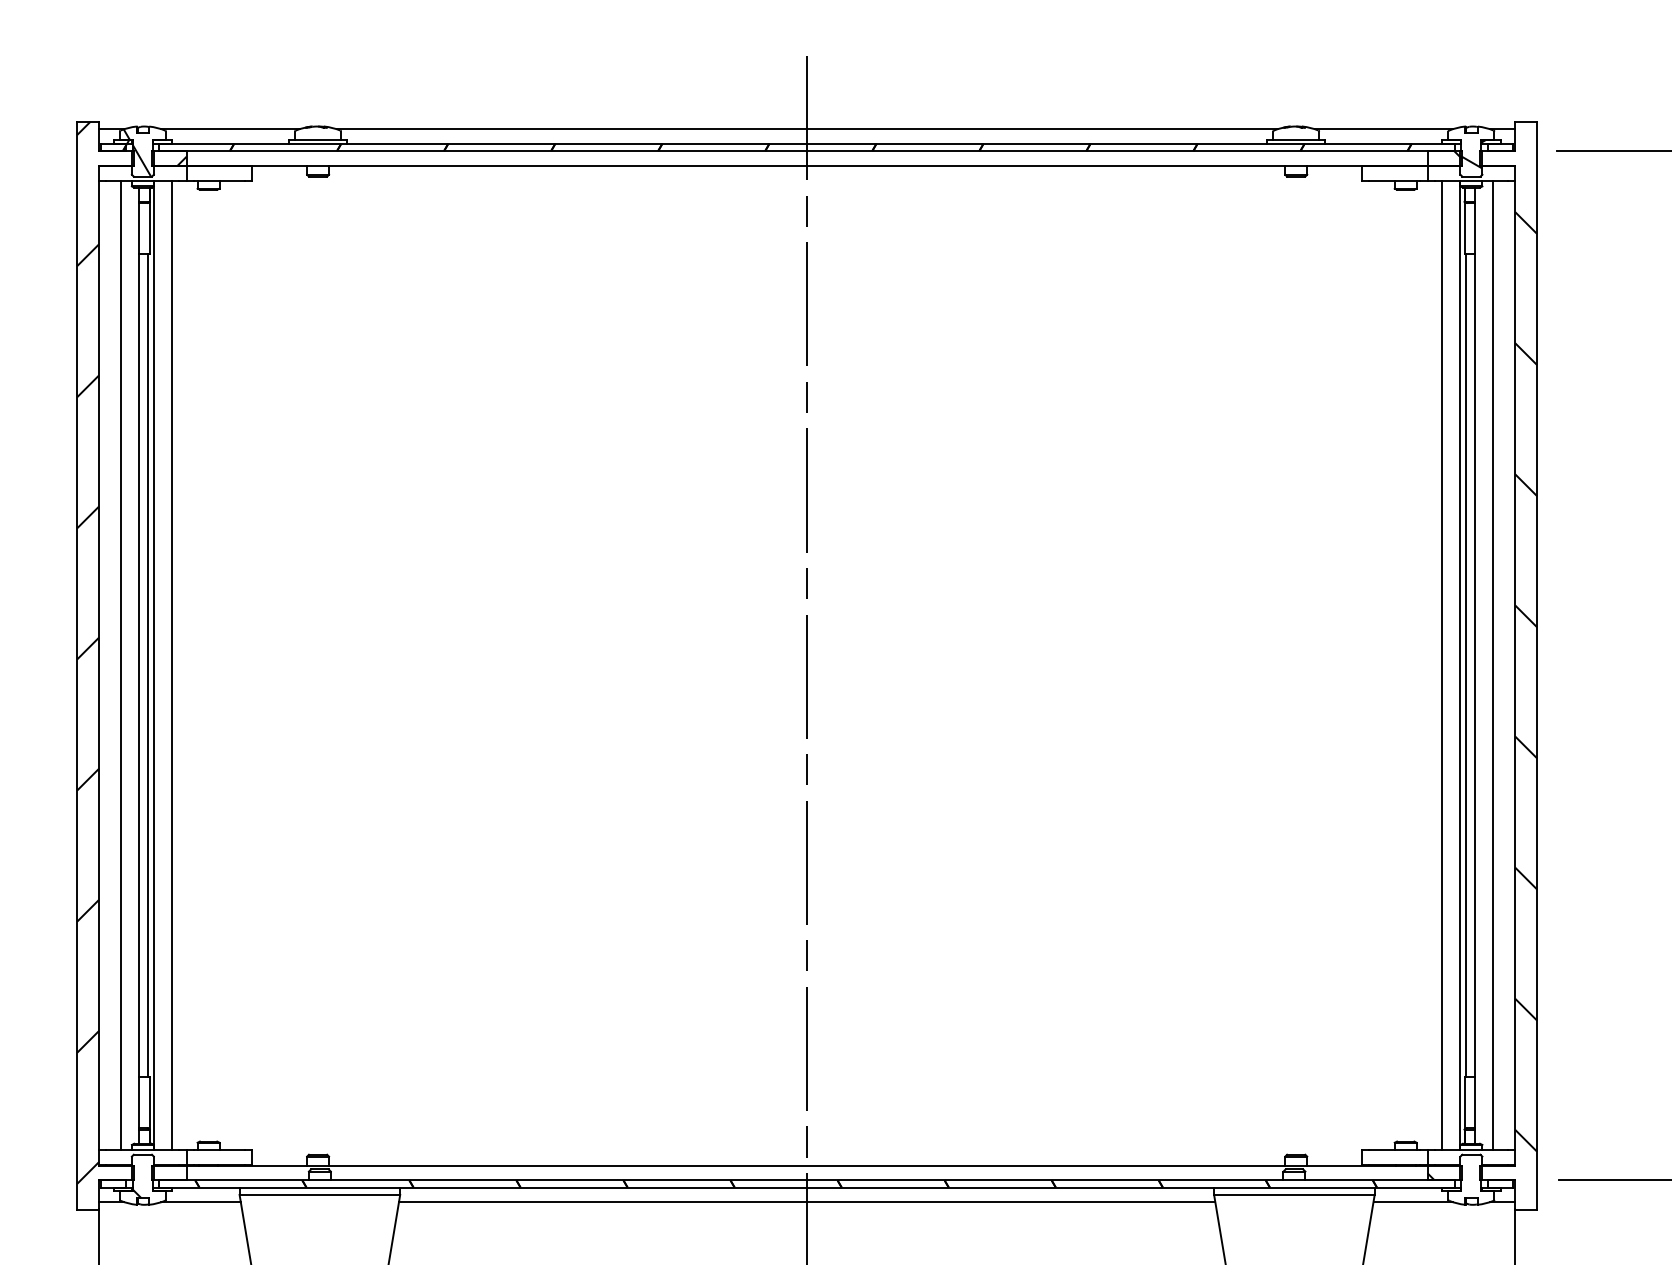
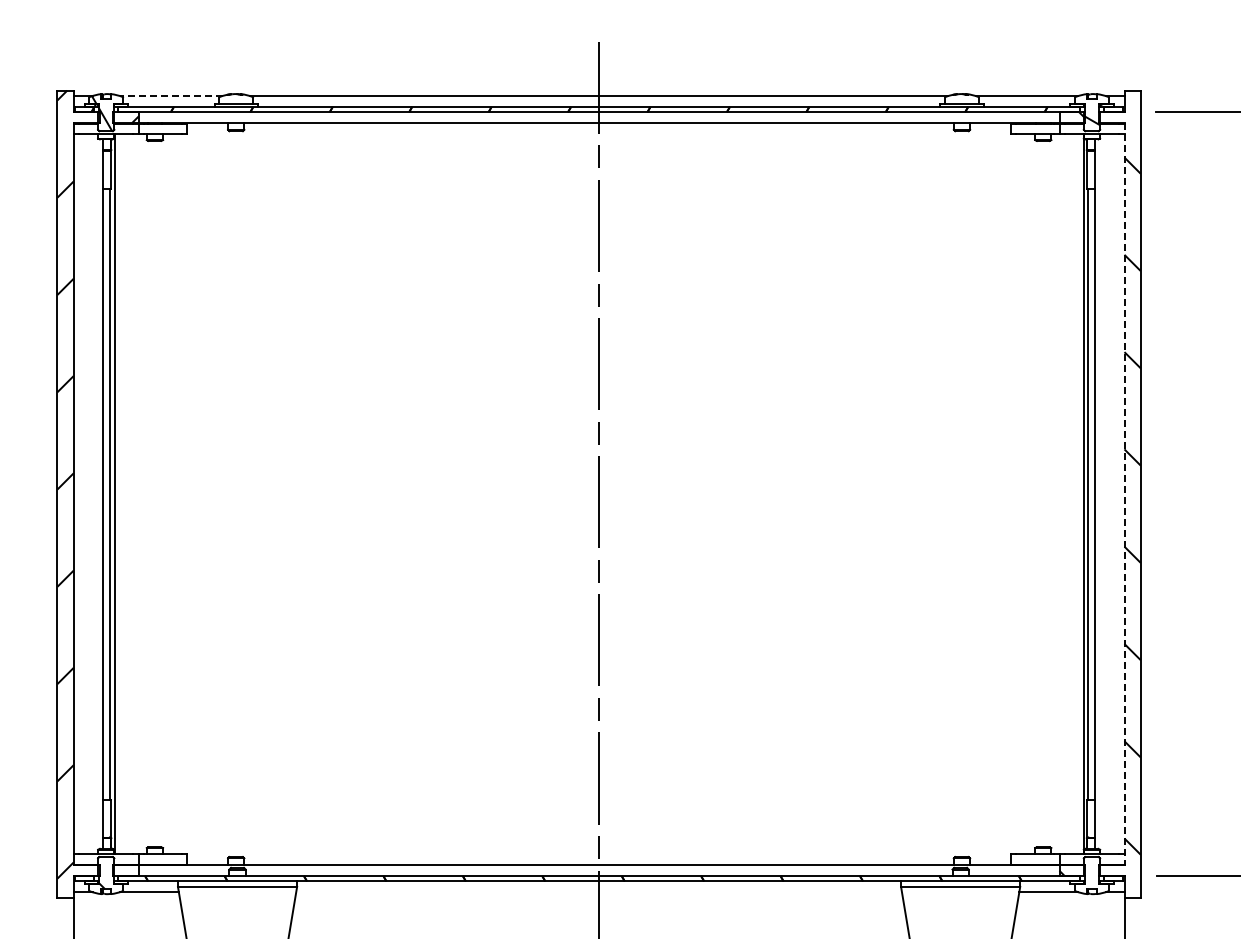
line: (229, 129) -> (170, 96), solid -> dashed
line: (120, 664) -> (89, 493), removed
line: (171, 664) -> (127, 493), removed
line: (1442, 664) -> (1070, 493), removed
line: (1493, 664) -> (1108, 493), removed
line: (1515, 666) -> (1124, 494), solid -> dashed
line: (806, 1202) -> (598, 892), removed

